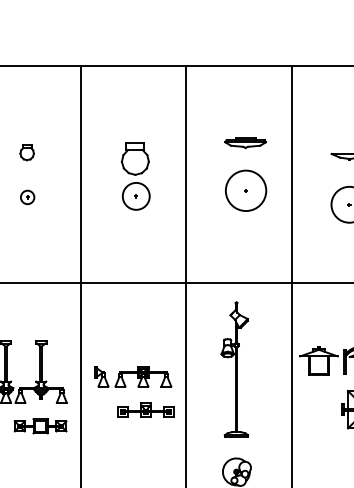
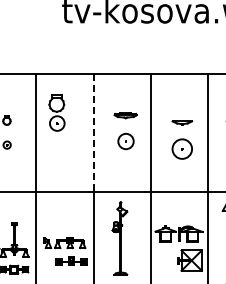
line: (186, 174) -> (93, 132), solid -> dashed
part: (134, 176) -> (56, 112), moved
part: (245, 190) -> (125, 141), size x0.7

